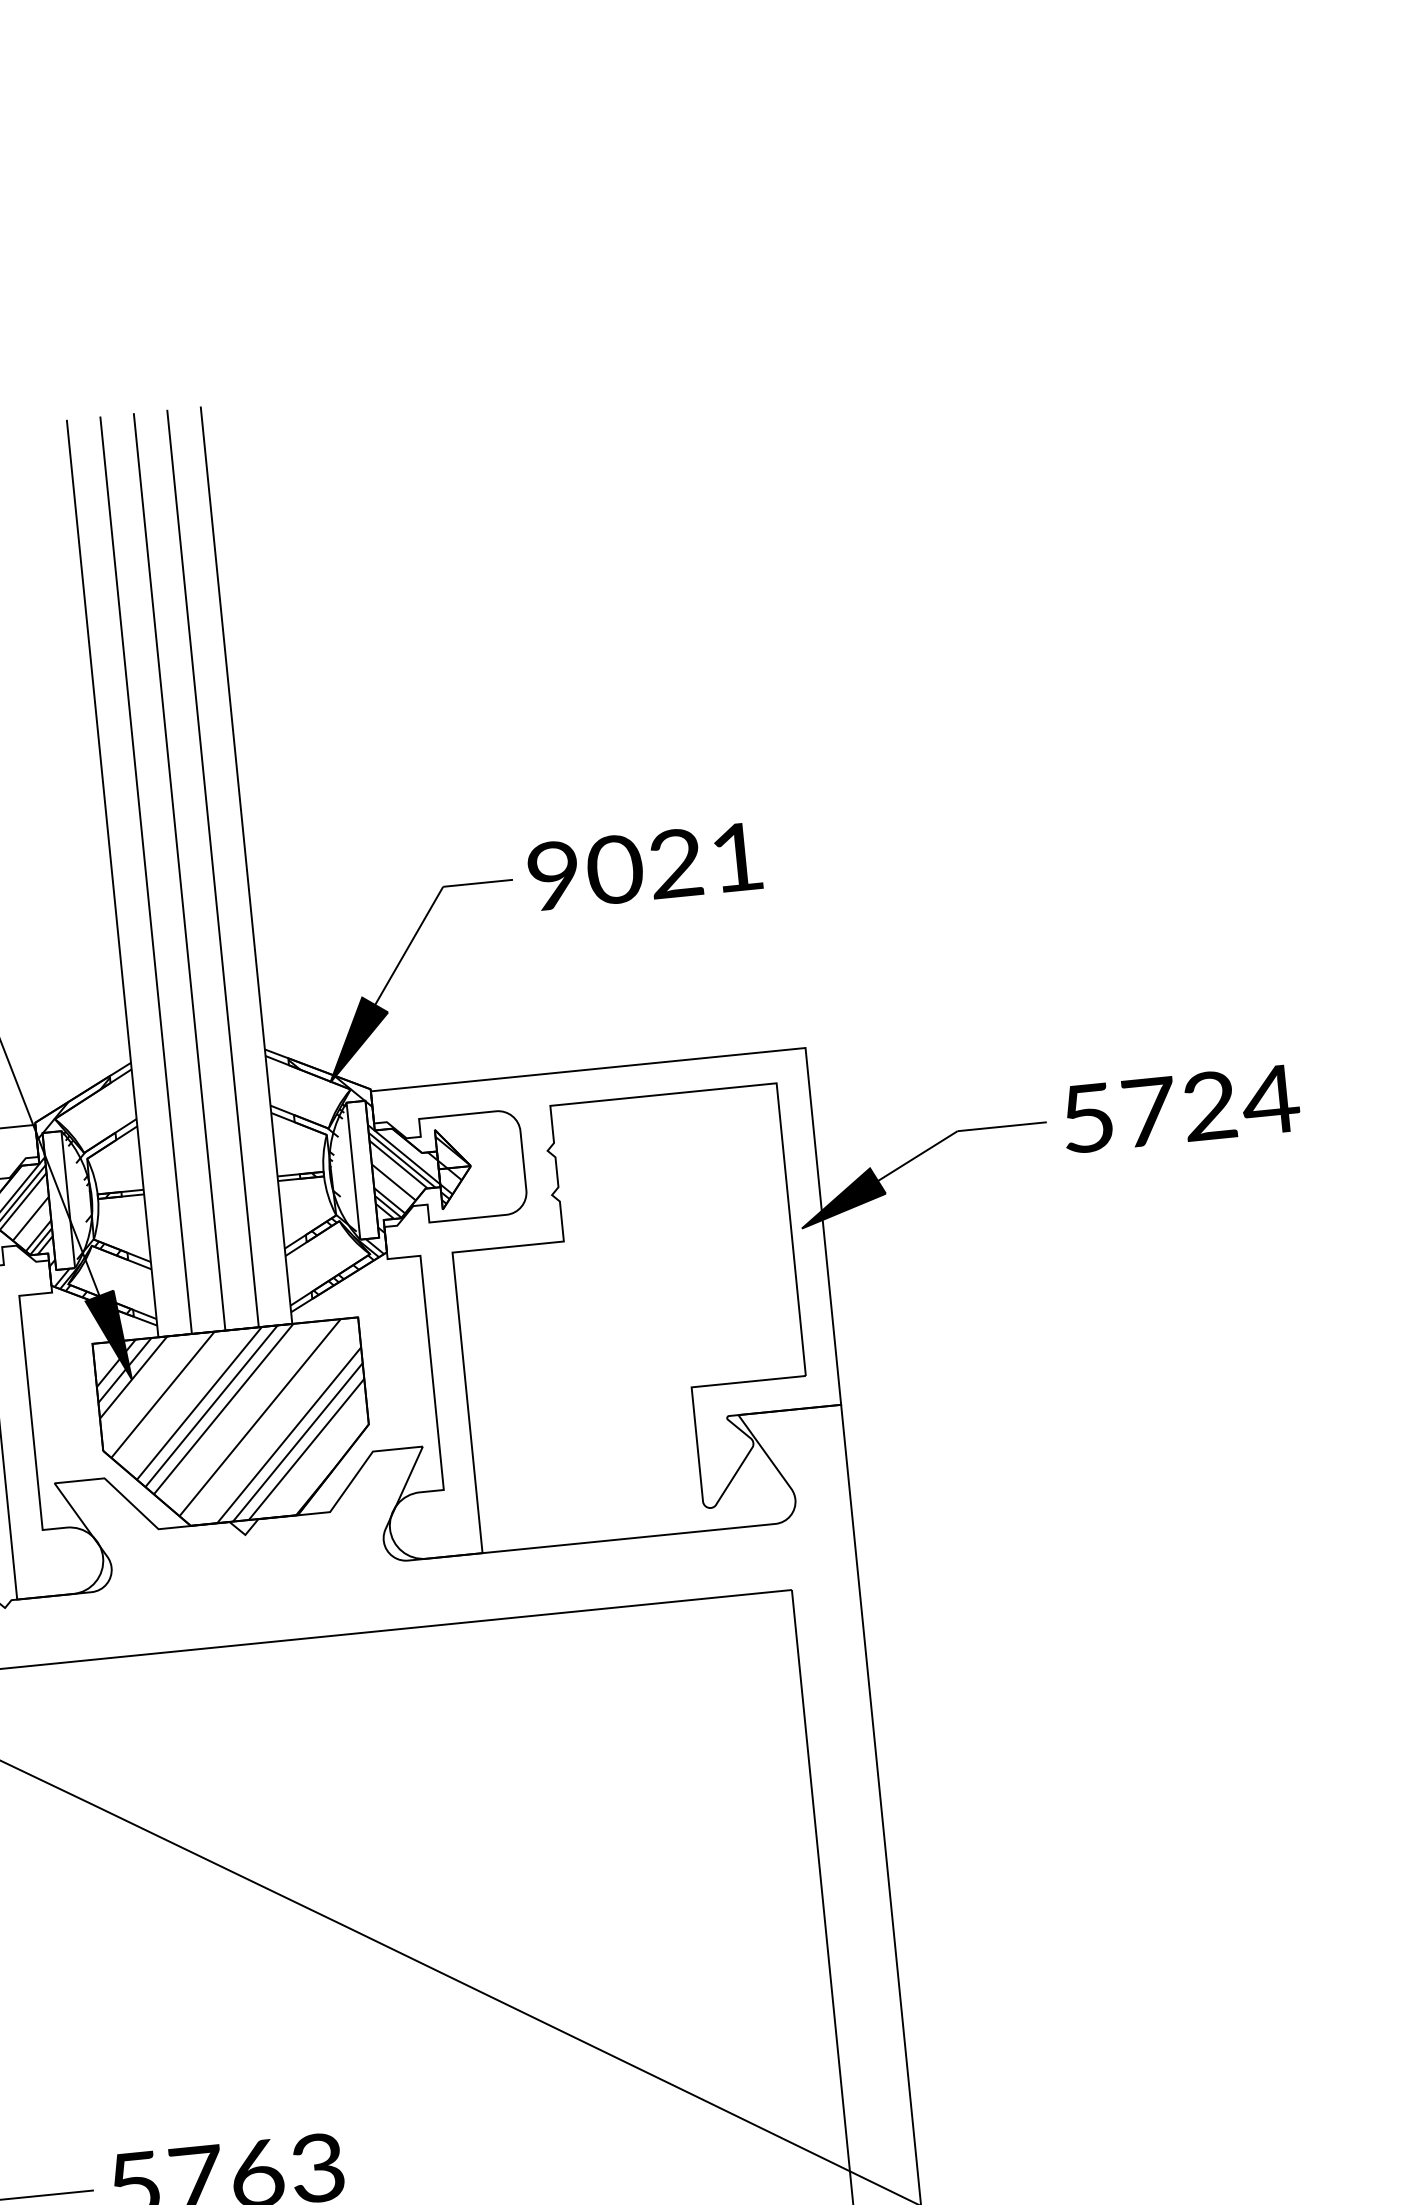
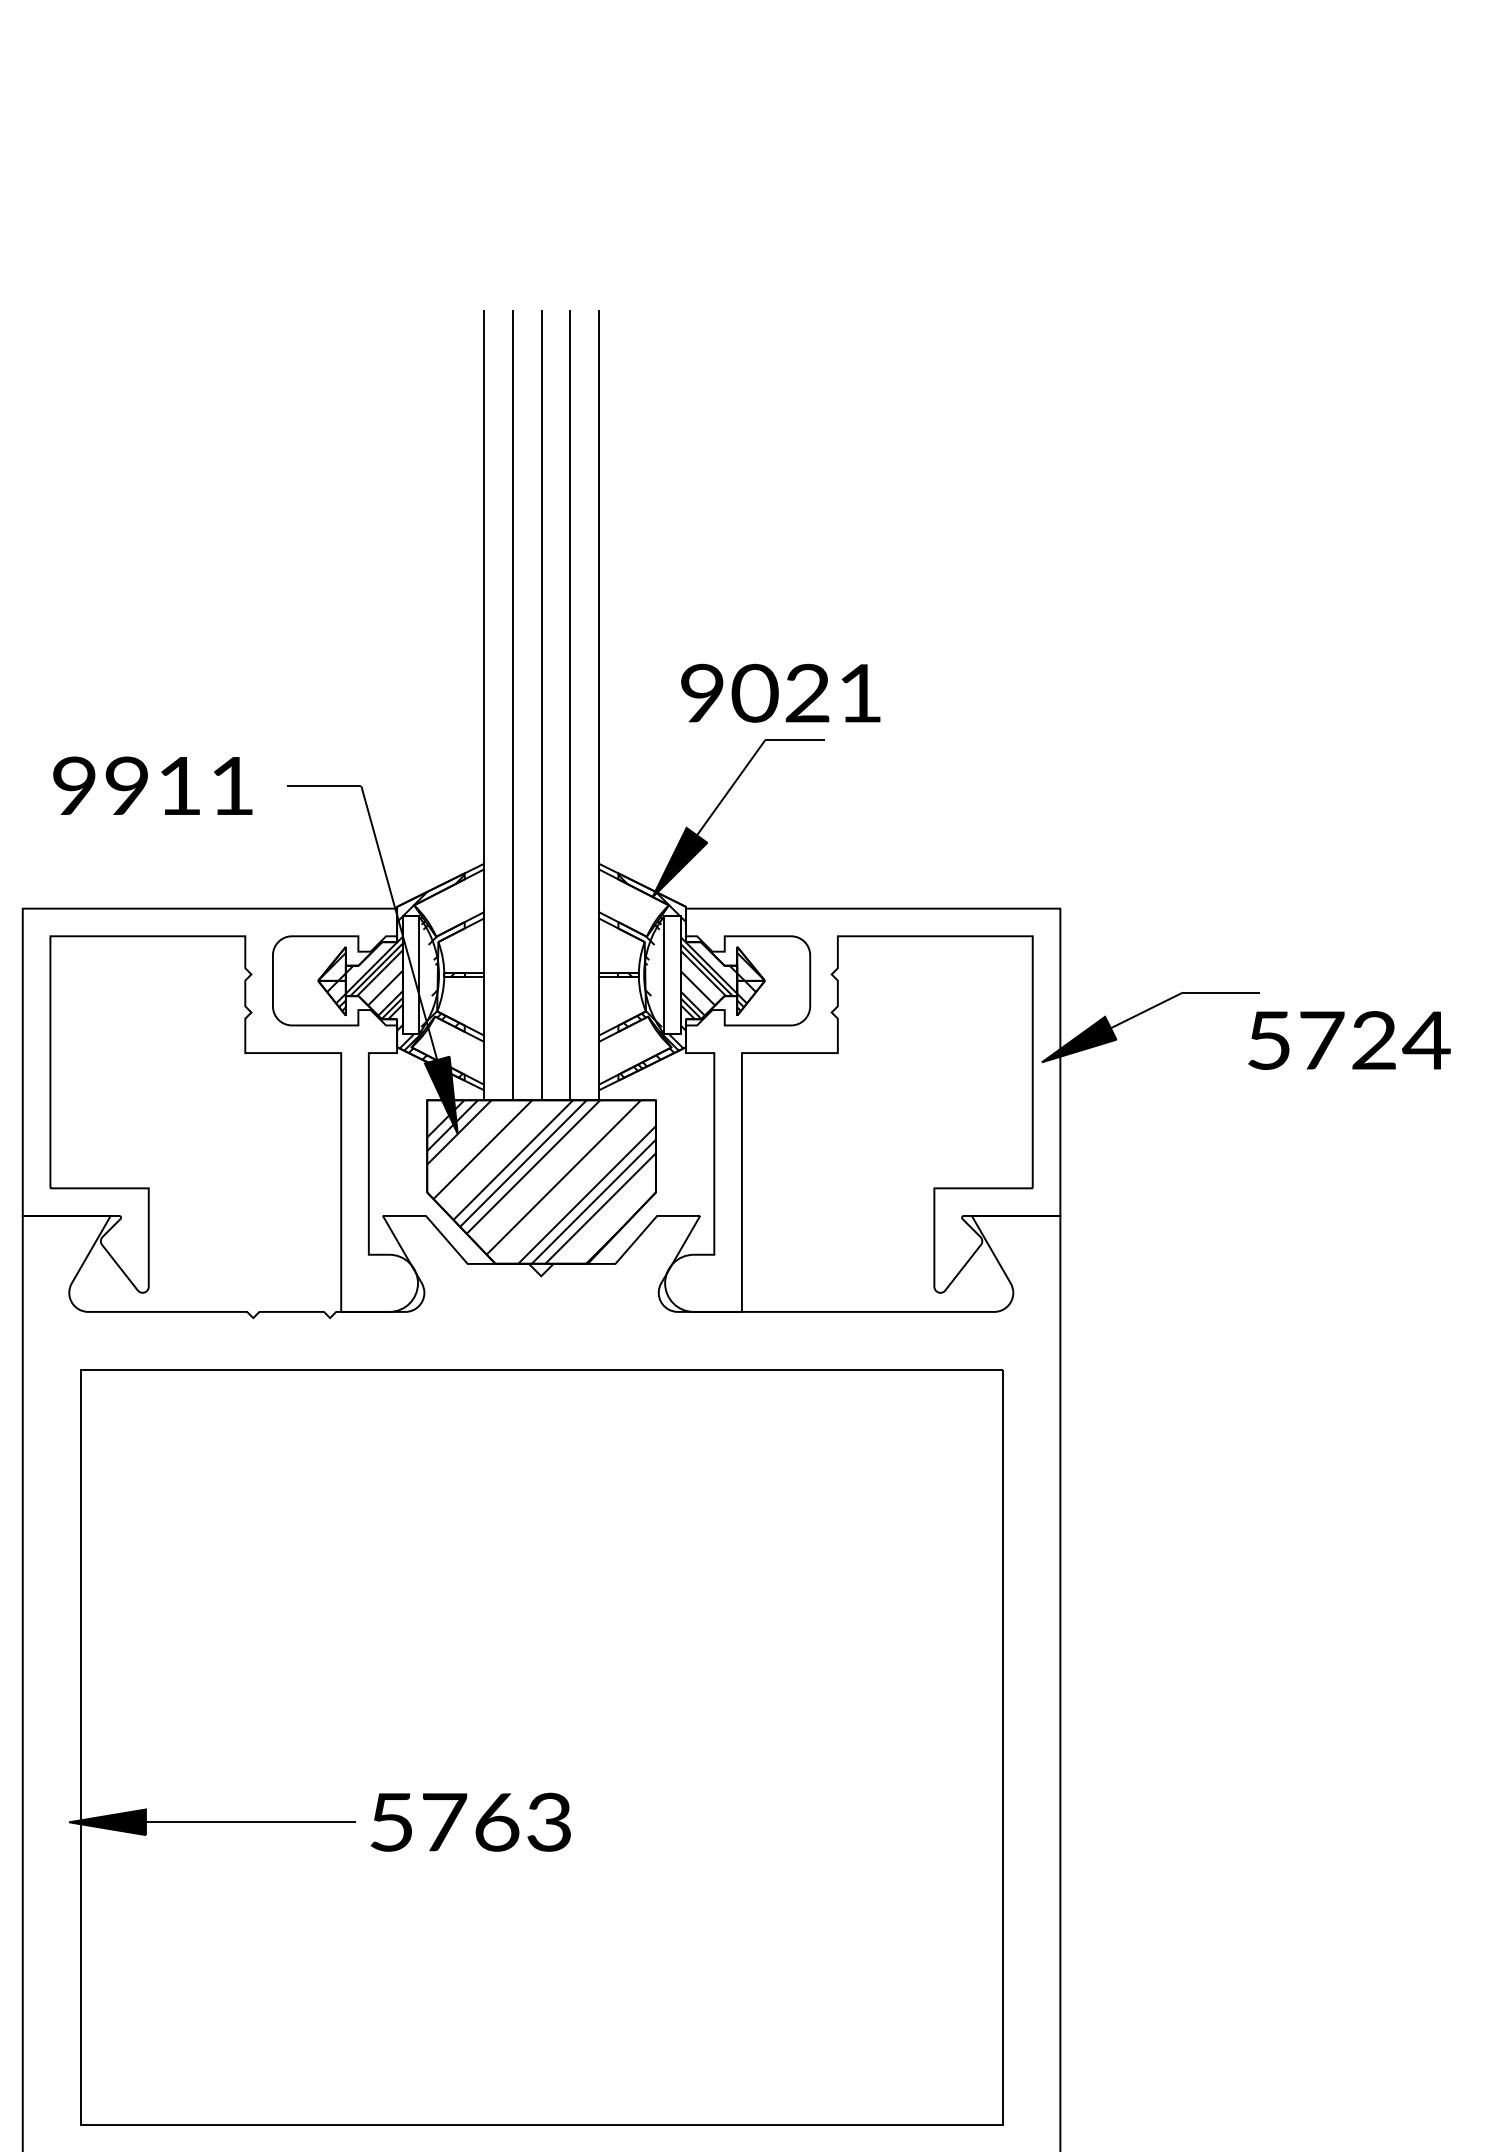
text: (644, 865) -> (780, 692), moved
text: (1181, 1108) -> (1349, 1040), moved

